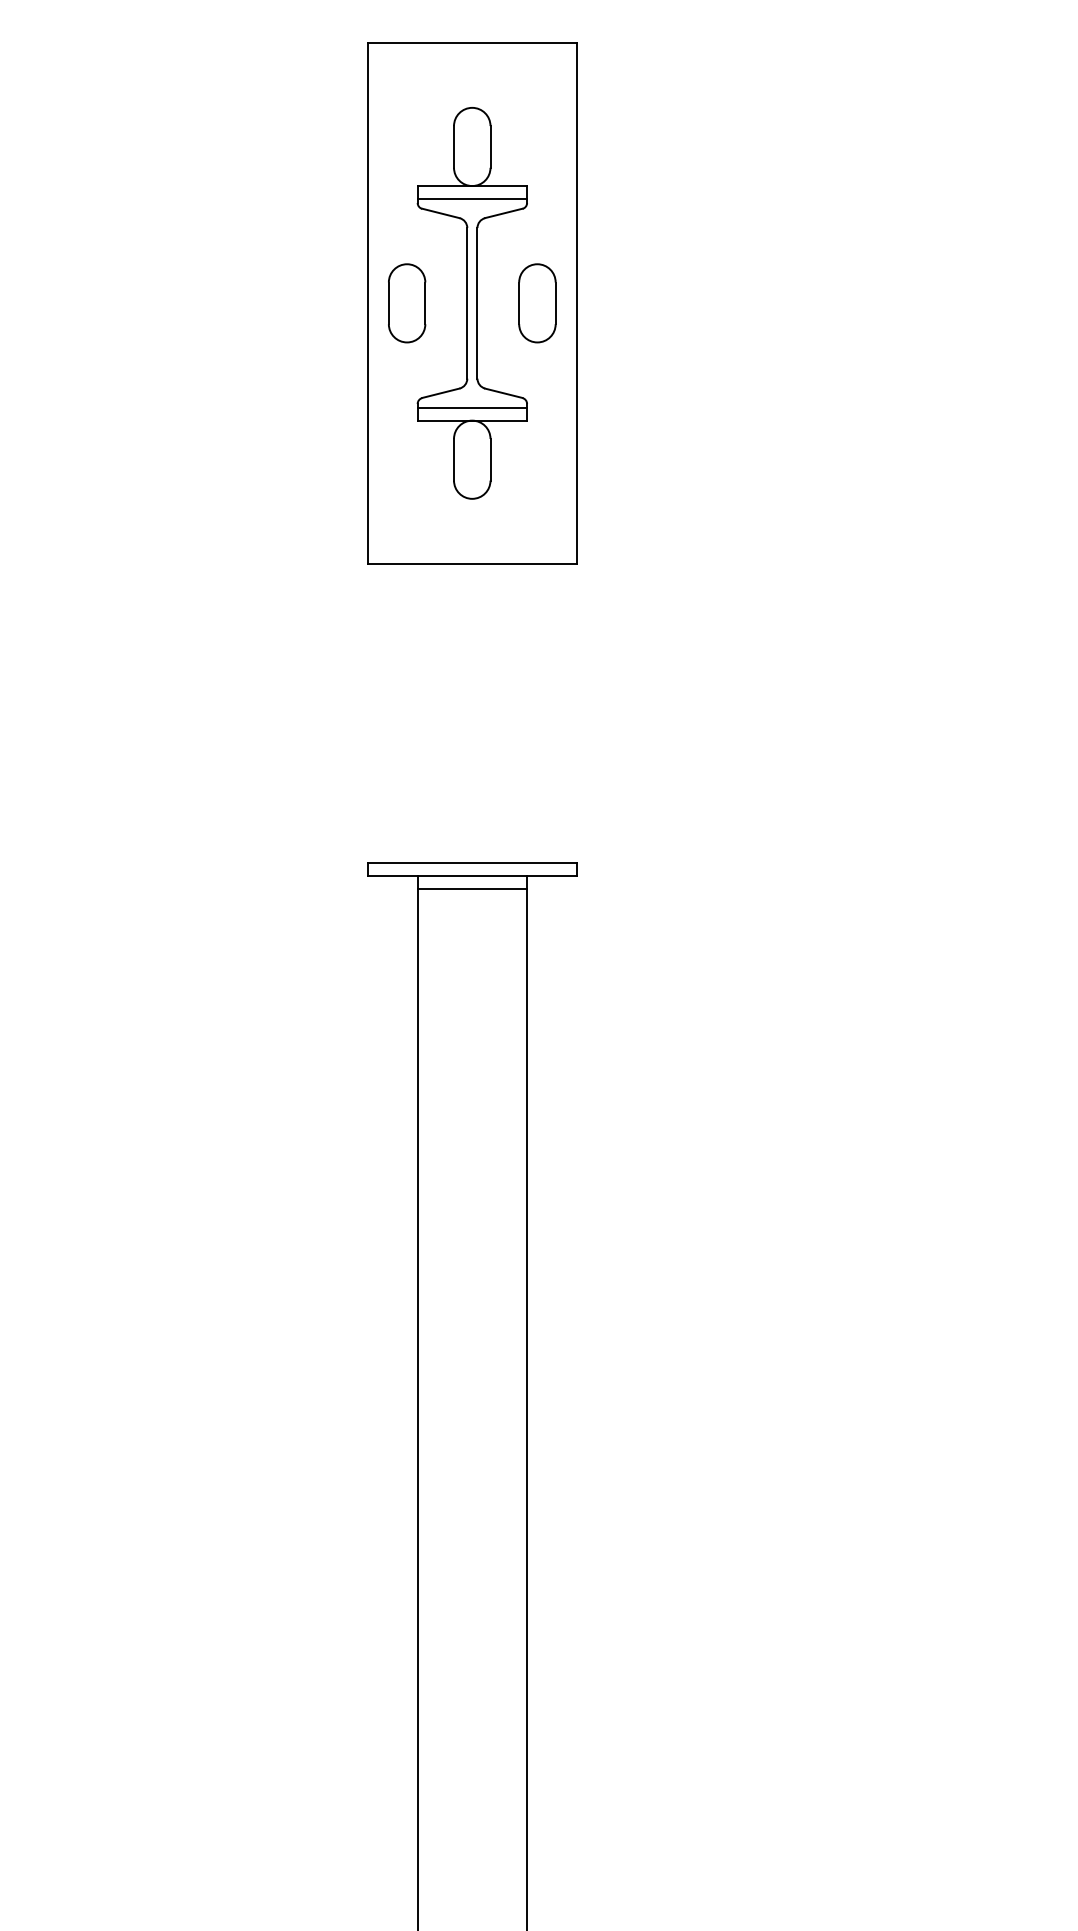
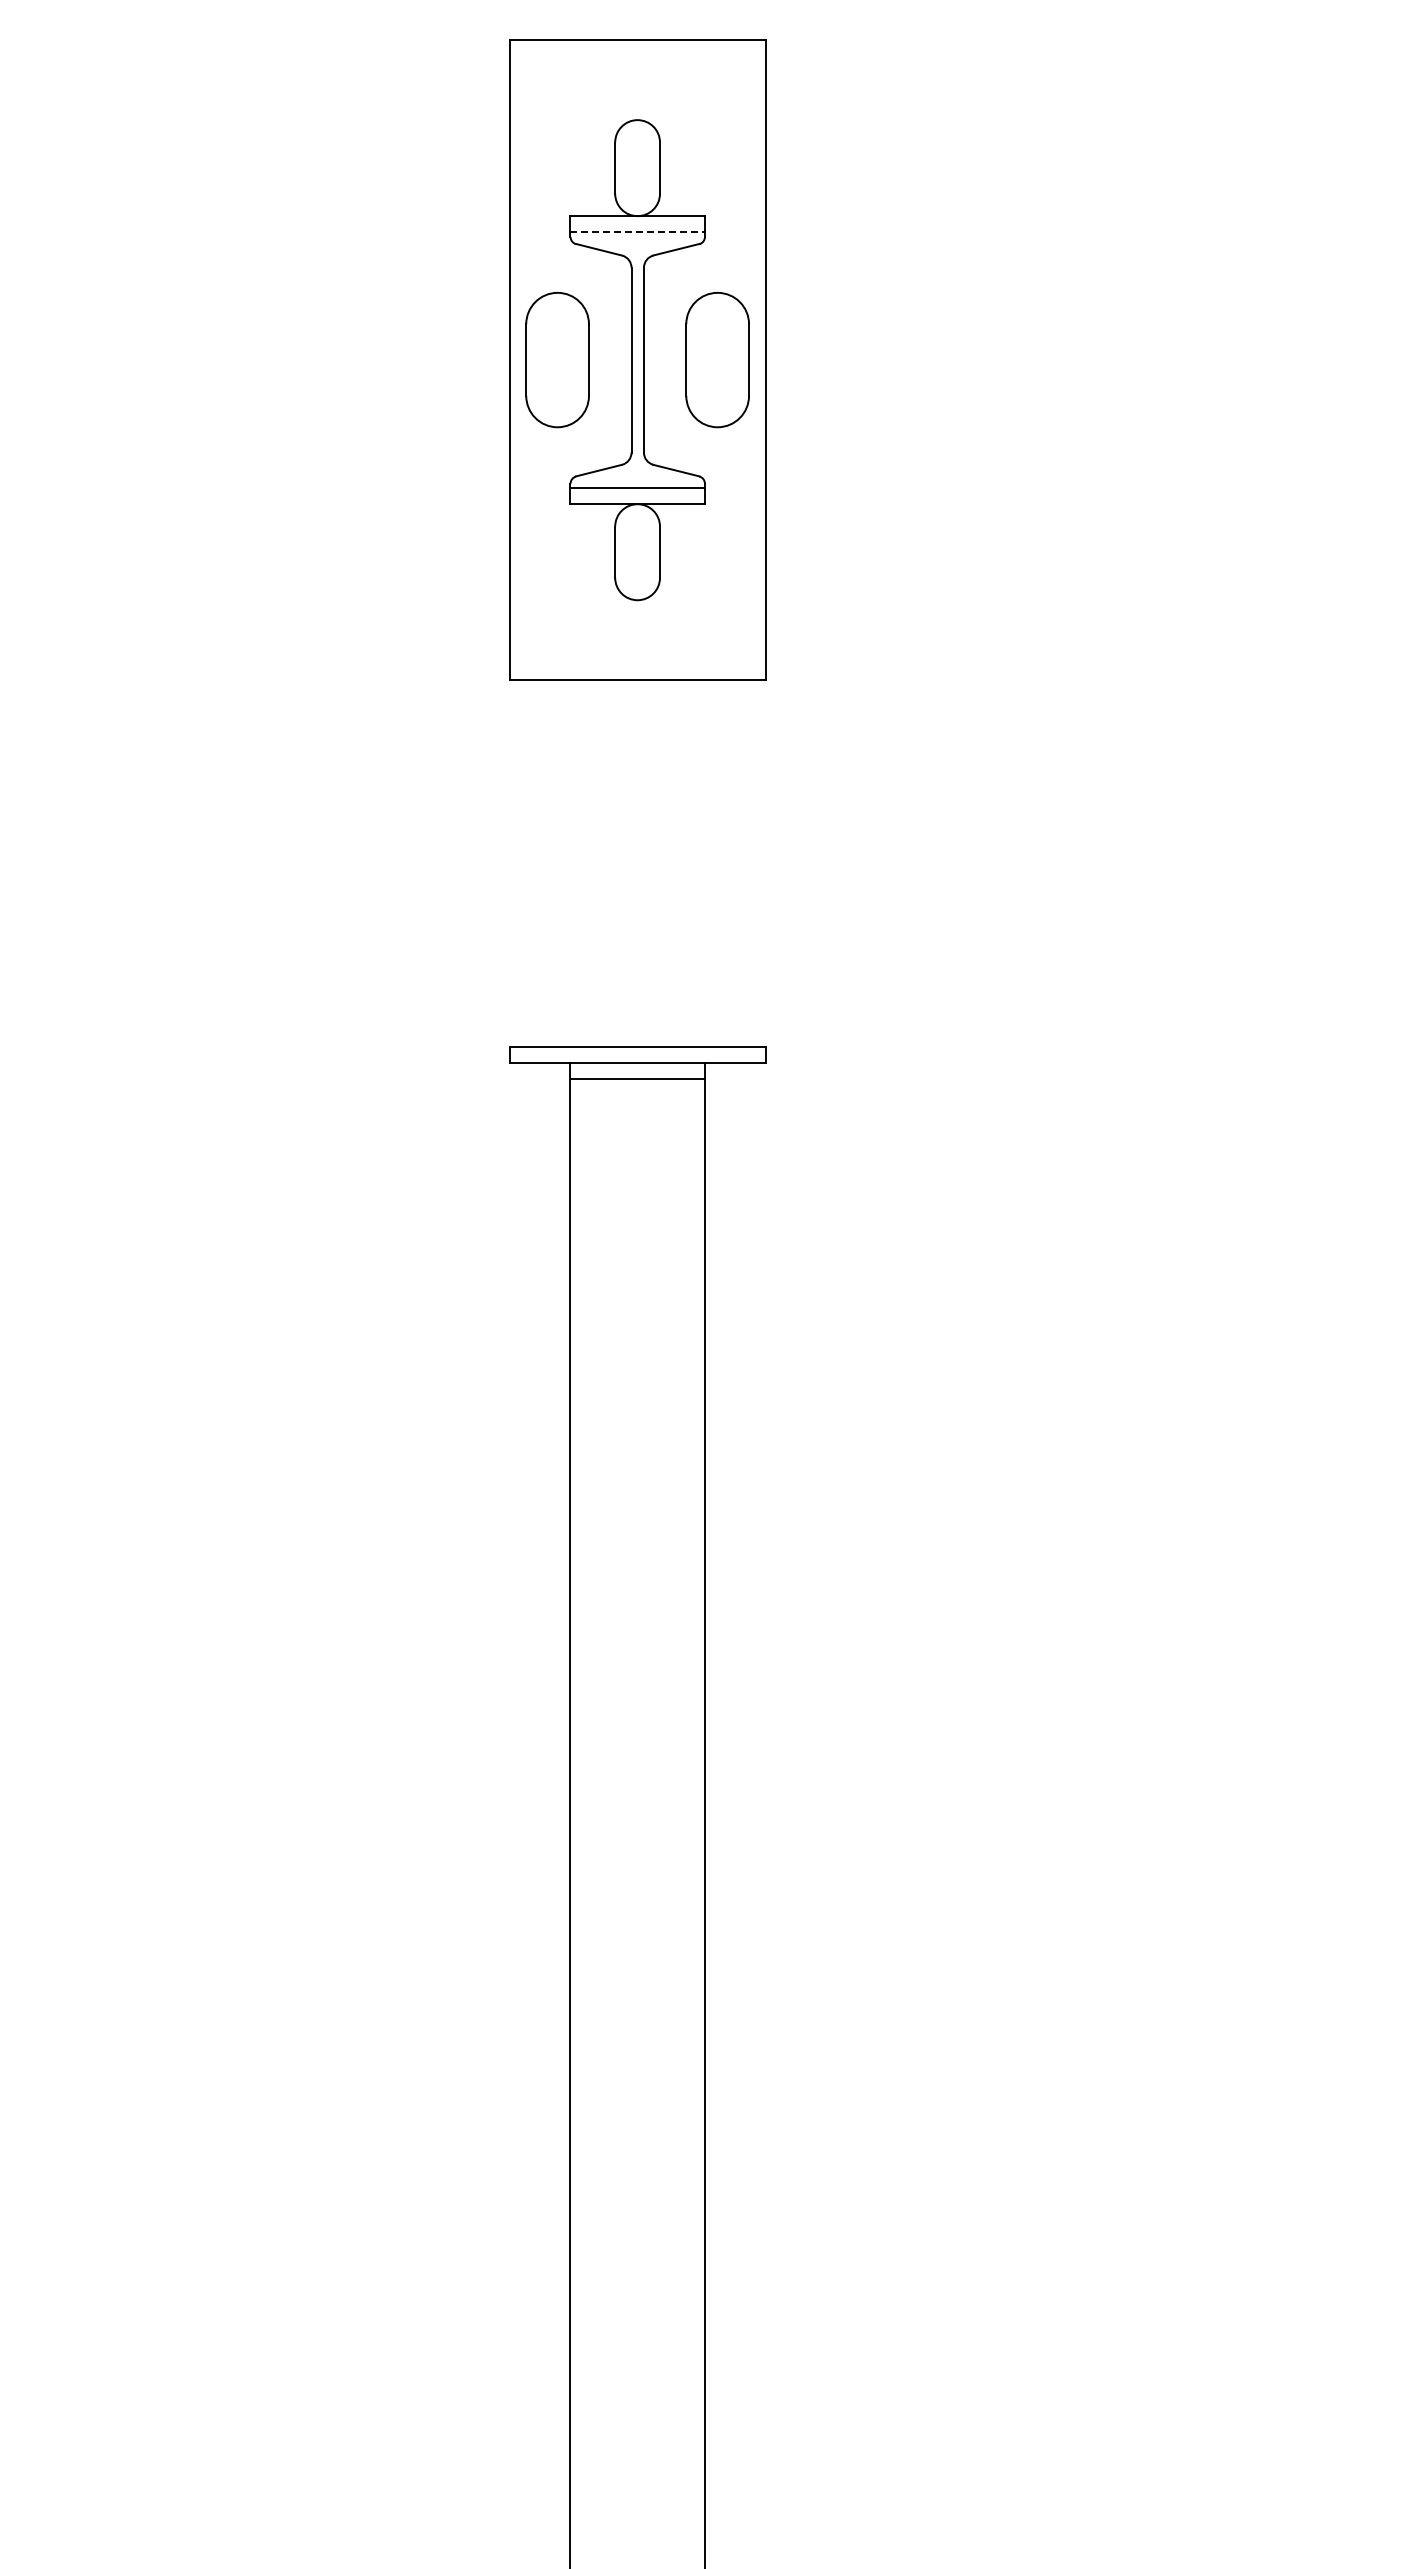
line: (473, 199) -> (638, 232), solid -> dashed
part: (407, 303) -> (557, 360), size x1.4
part: (537, 303) -> (717, 360), size x1.4

